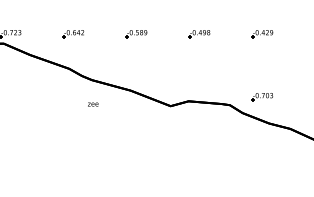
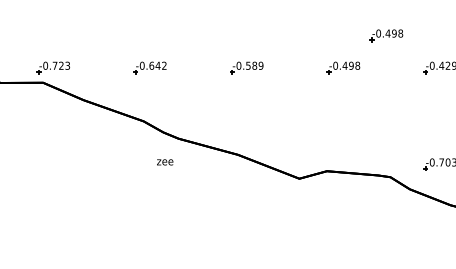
part: (227, 13) -> (386, 36), added
text: (93, 104) -> (165, 162), moved

